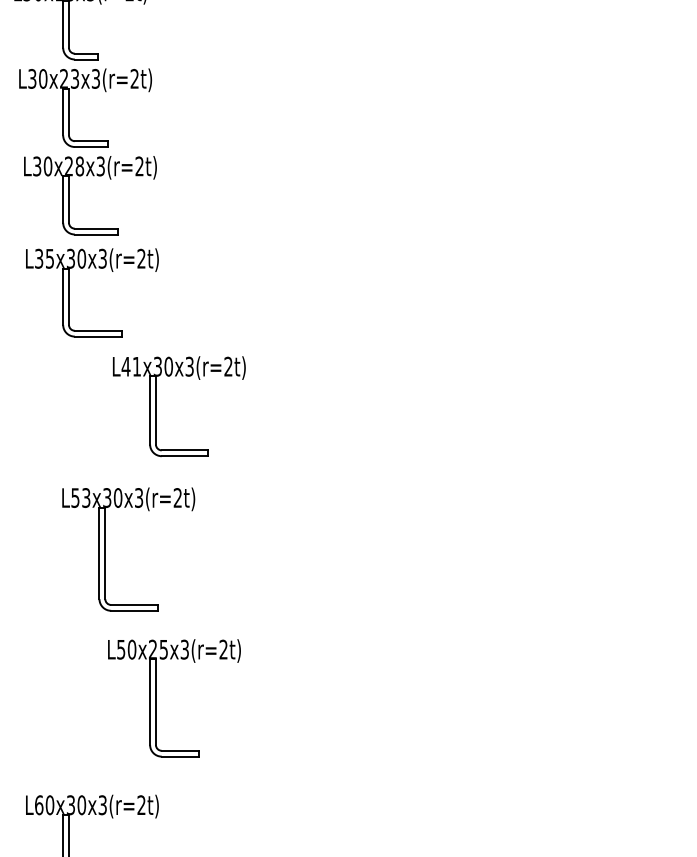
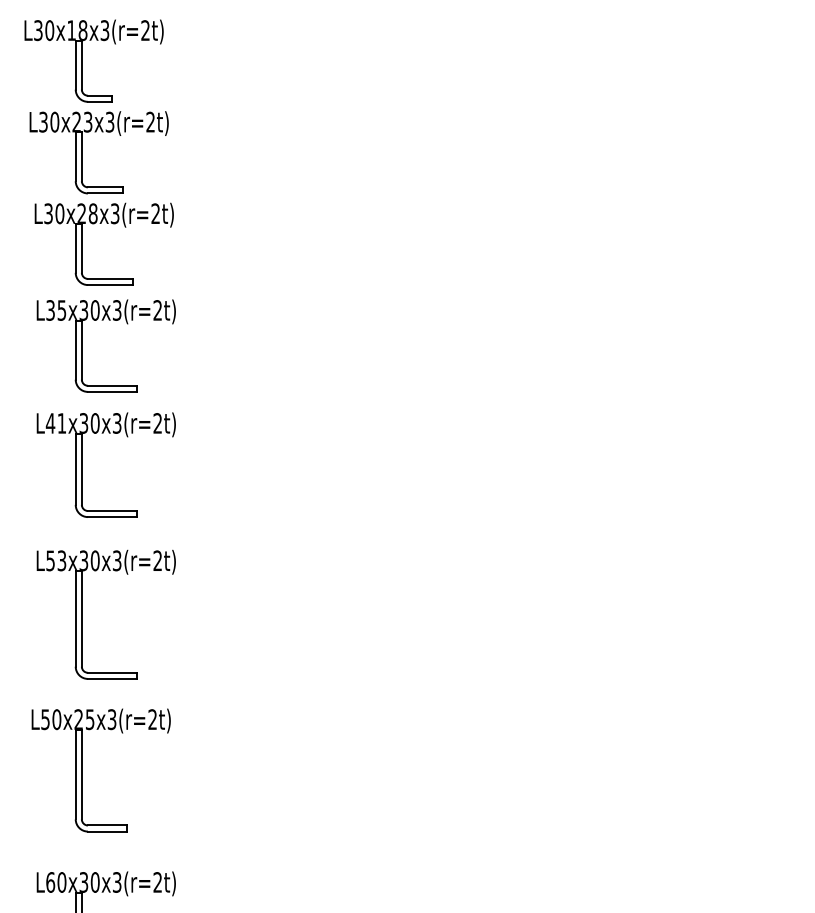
part: (156, 405) -> (82, 464), moved
part: (105, 549) -> (82, 614), moved
part: (156, 698) -> (82, 770), moved

